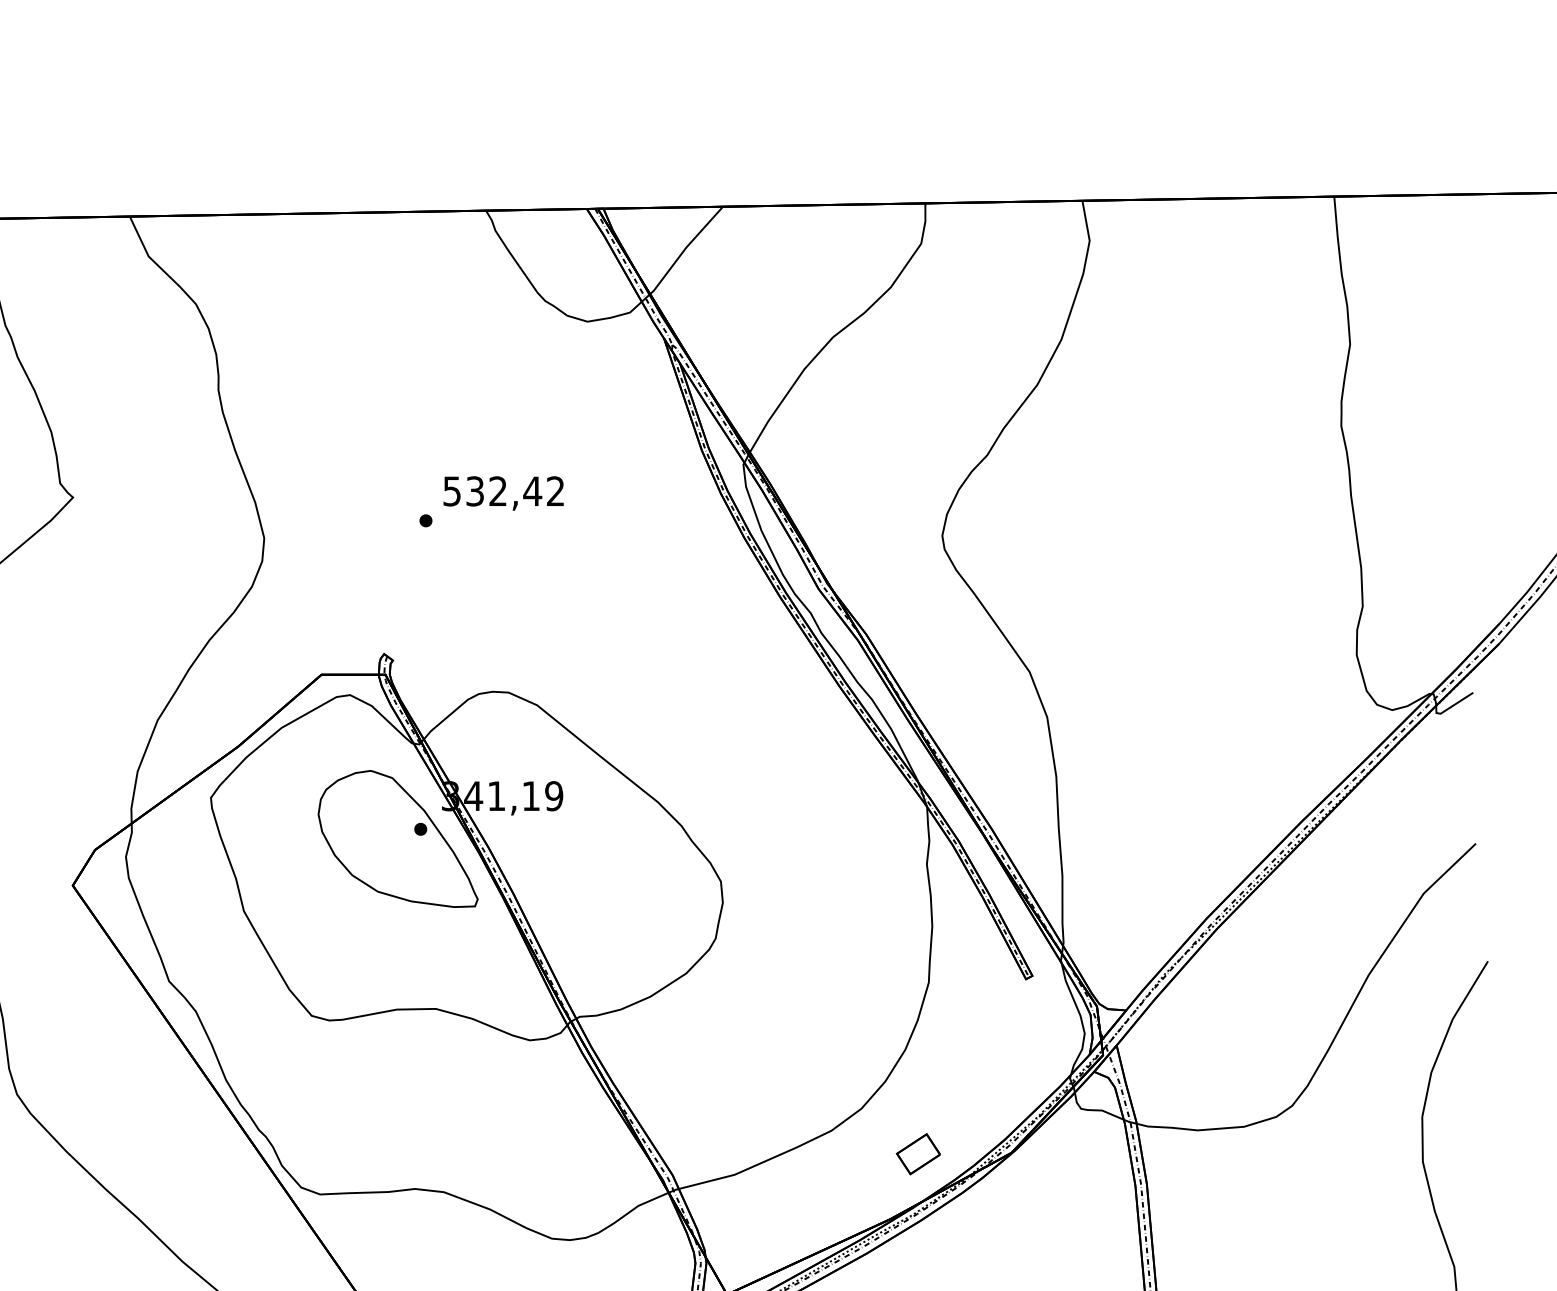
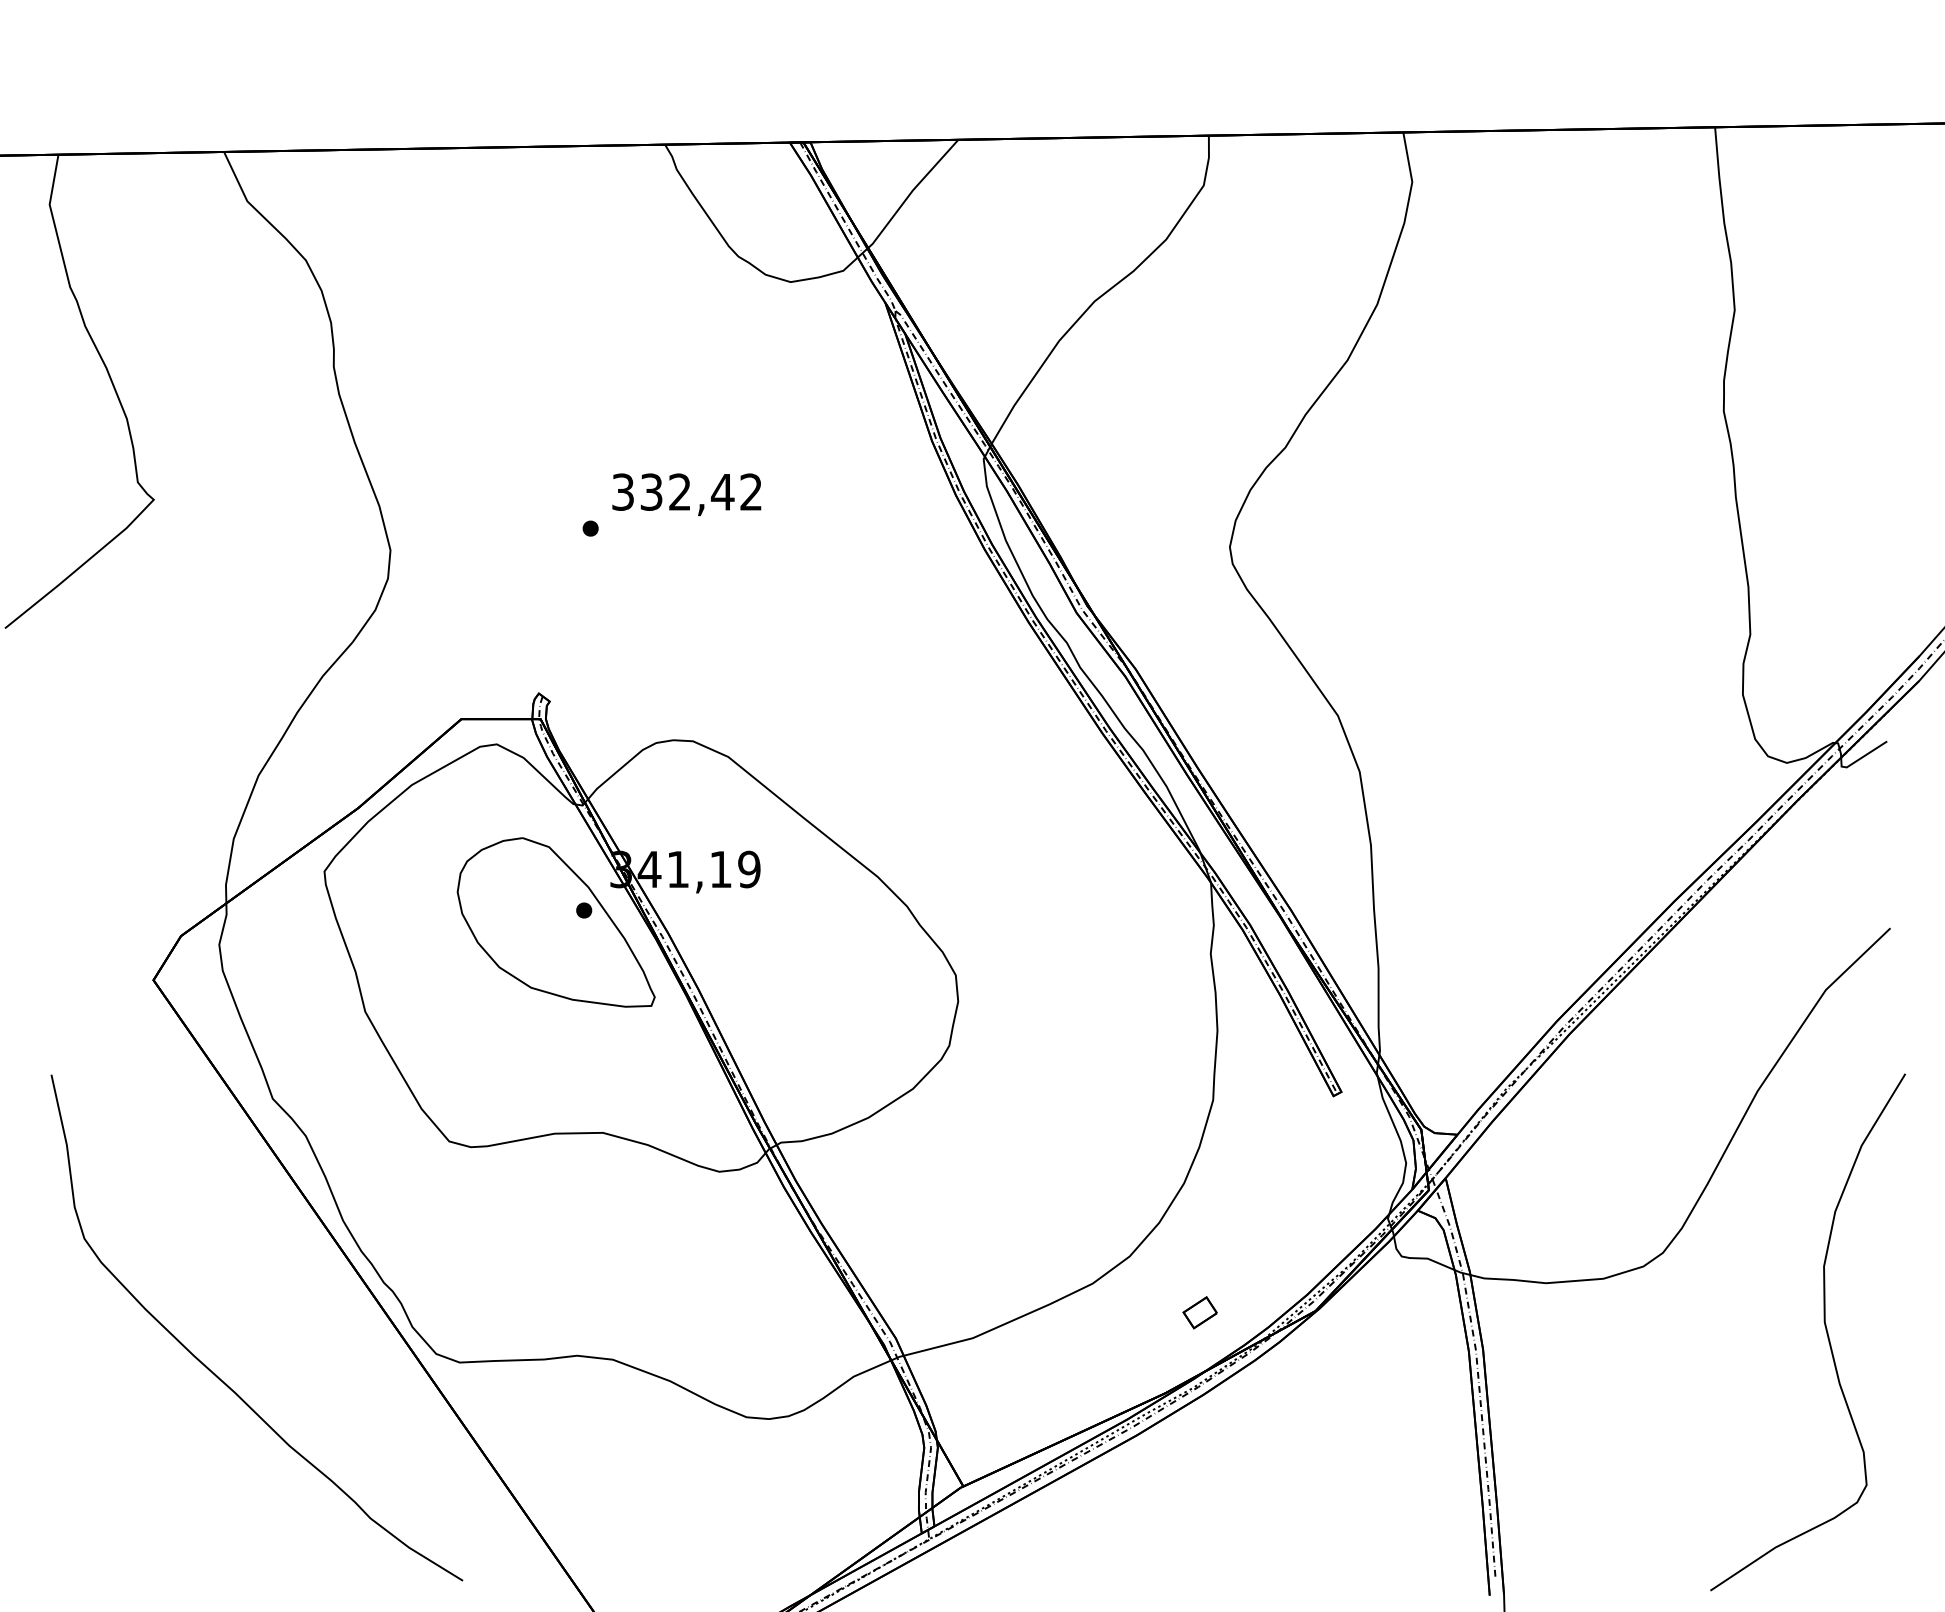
text: (451, 490) -> (622, 491), 532,42 -> 332,42
part: (917, 1154) -> (1199, 1312), size x0.62

